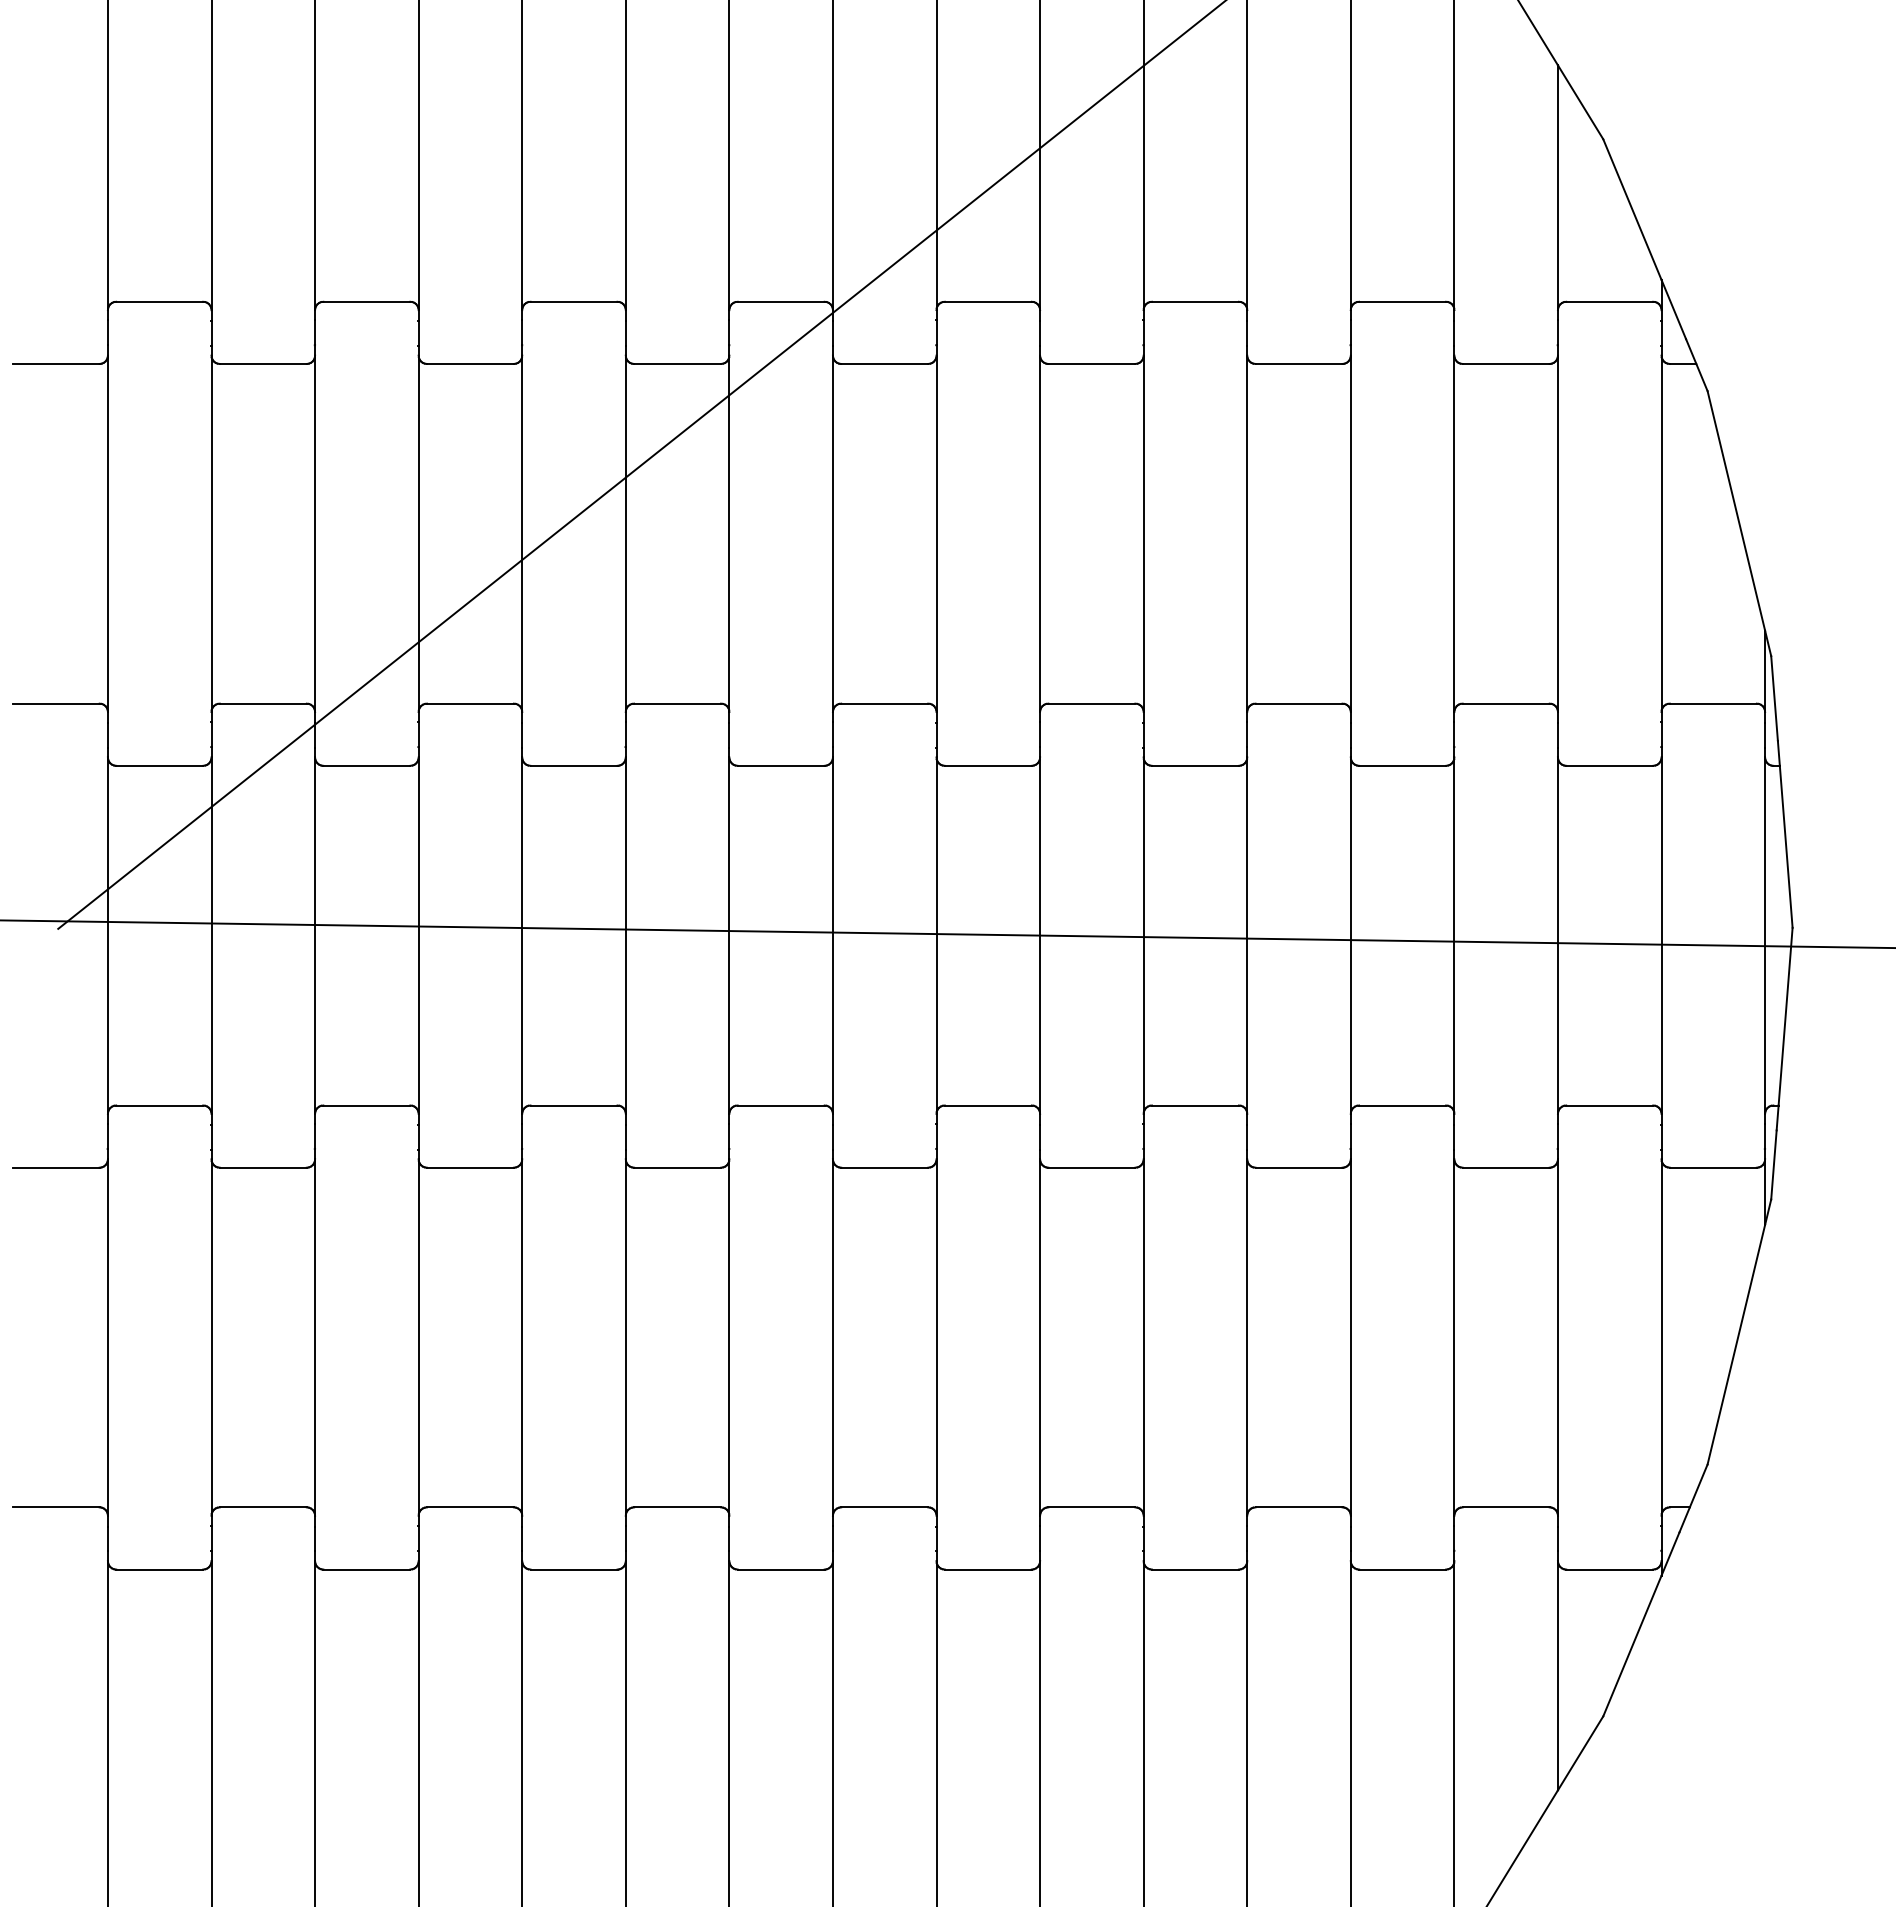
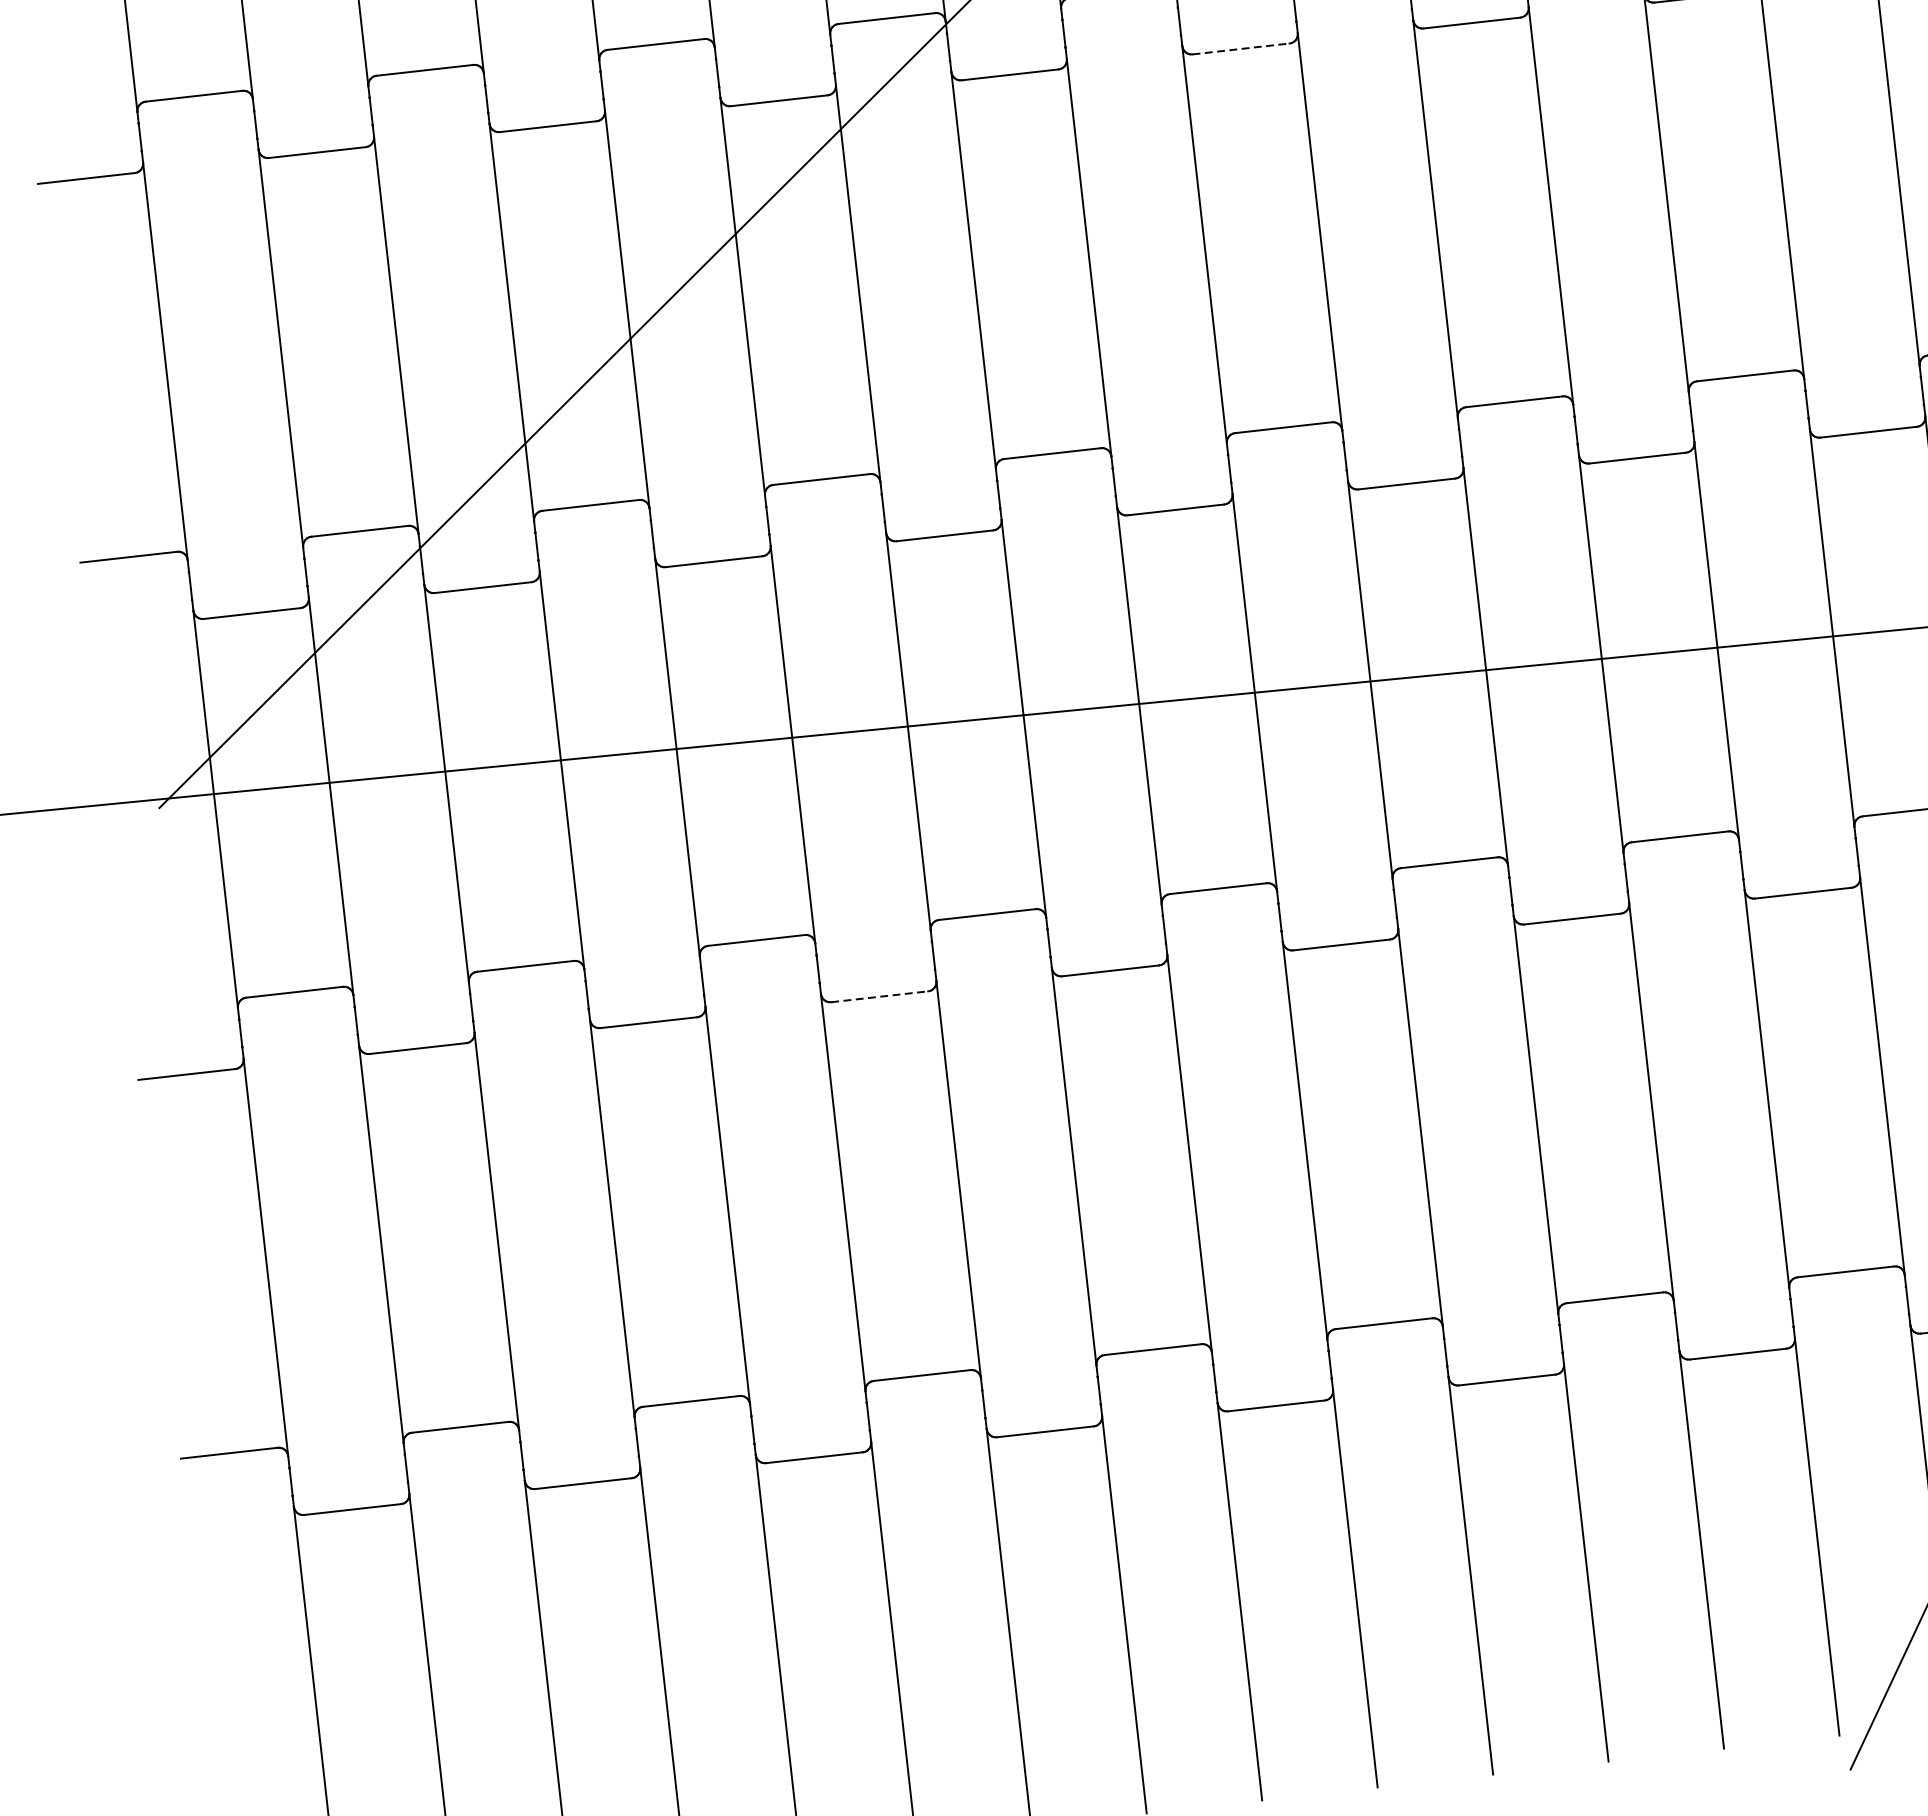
line: (1091, 363) -> (1240, 48), solid -> dashed
line: (677, 1167) -> (879, 996), solid -> dashed

